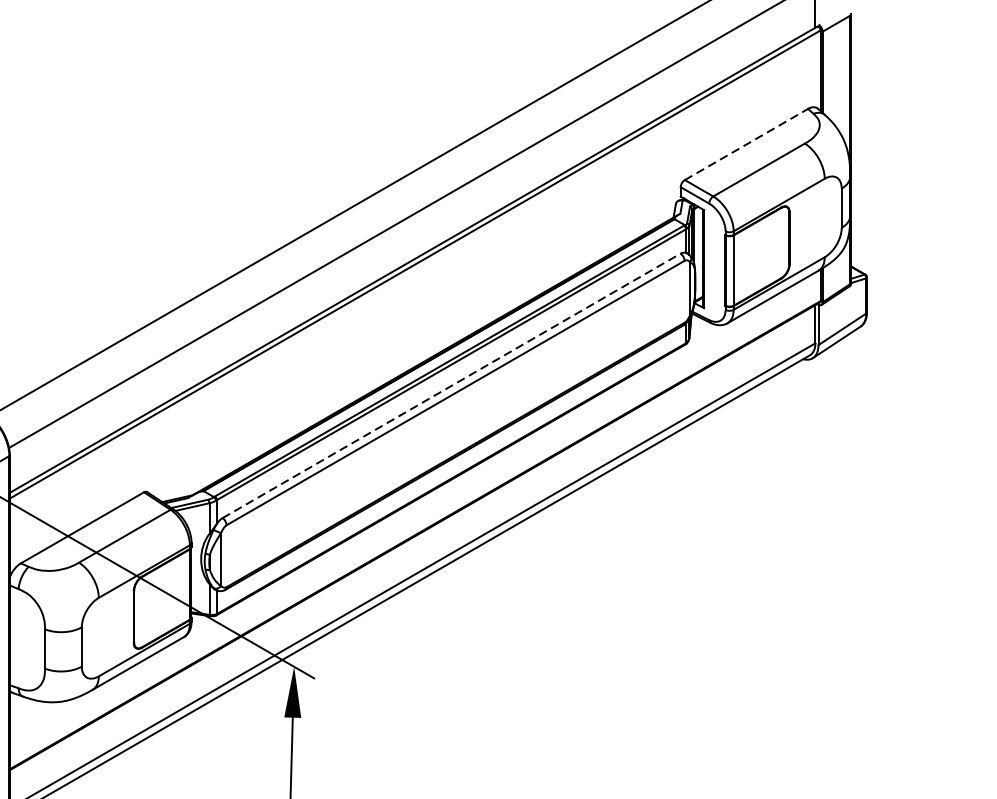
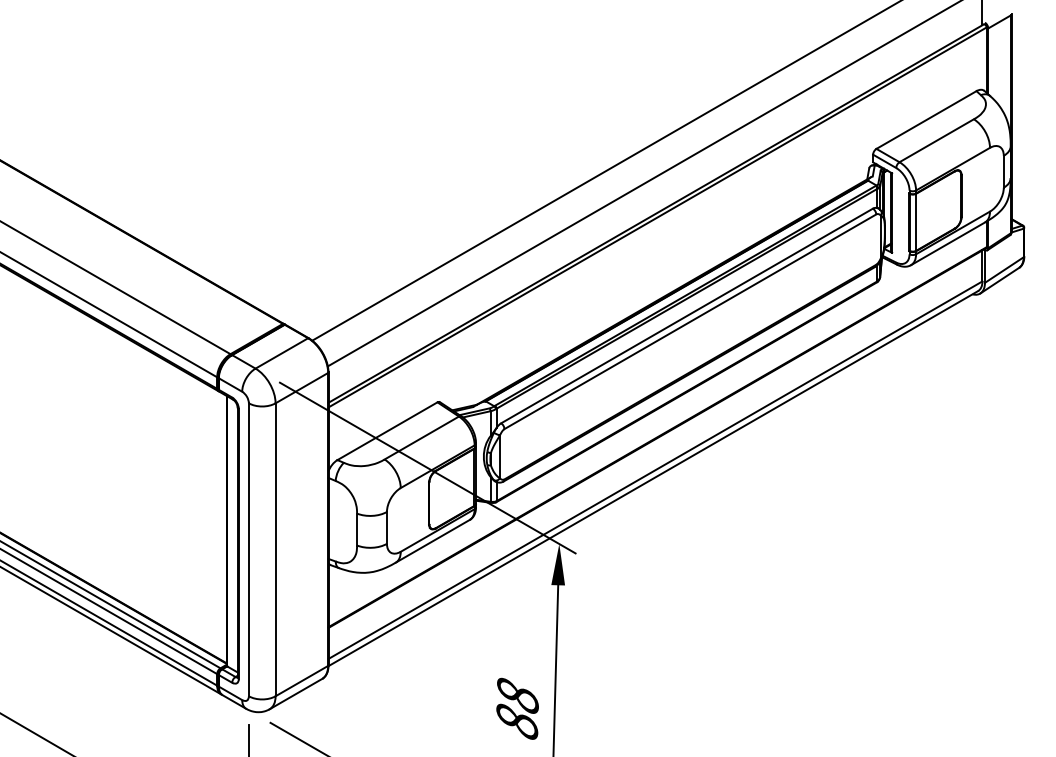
line: (746, 145) -> (926, 120), dashed -> solid
line: (452, 386) -> (687, 316), dashed -> solid

